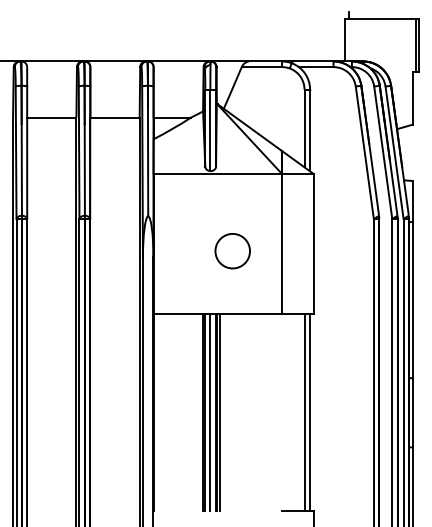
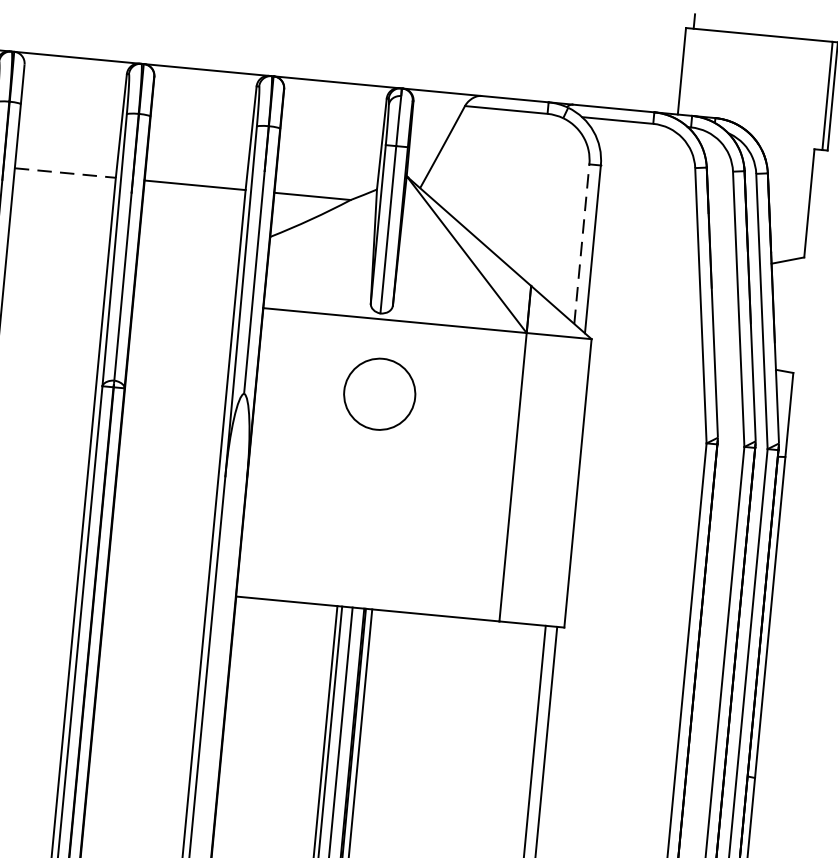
line: (51, 117) -> (64, 172), solid -> dashed
line: (304, 128) -> (581, 244), solid -> dashed
circle: (232, 251) -> (379, 394), moved

